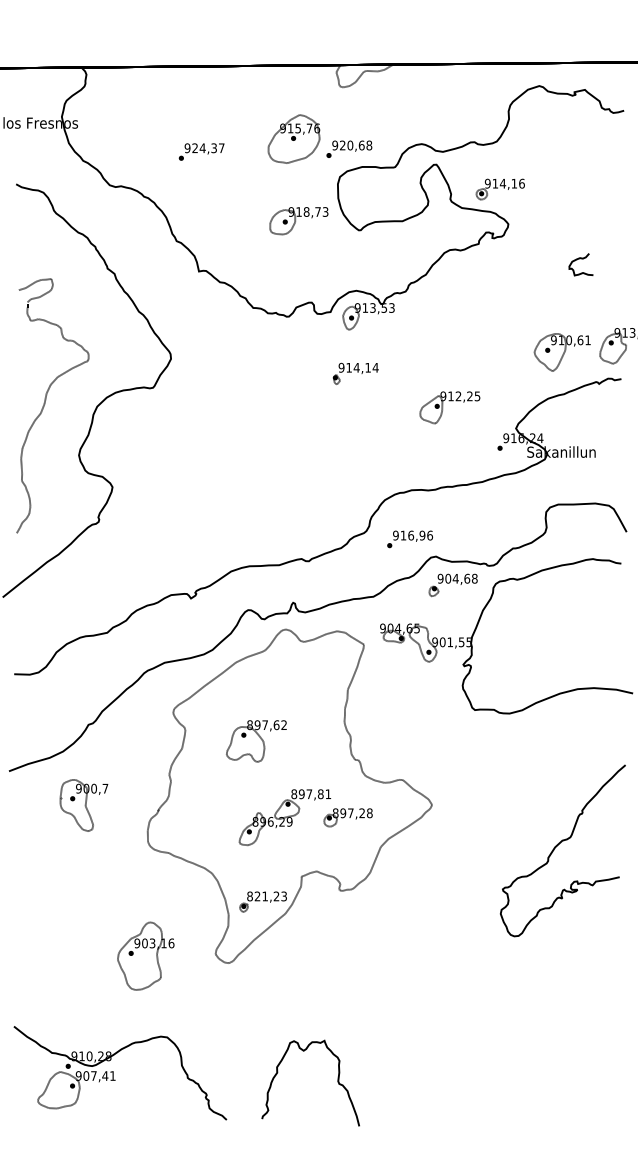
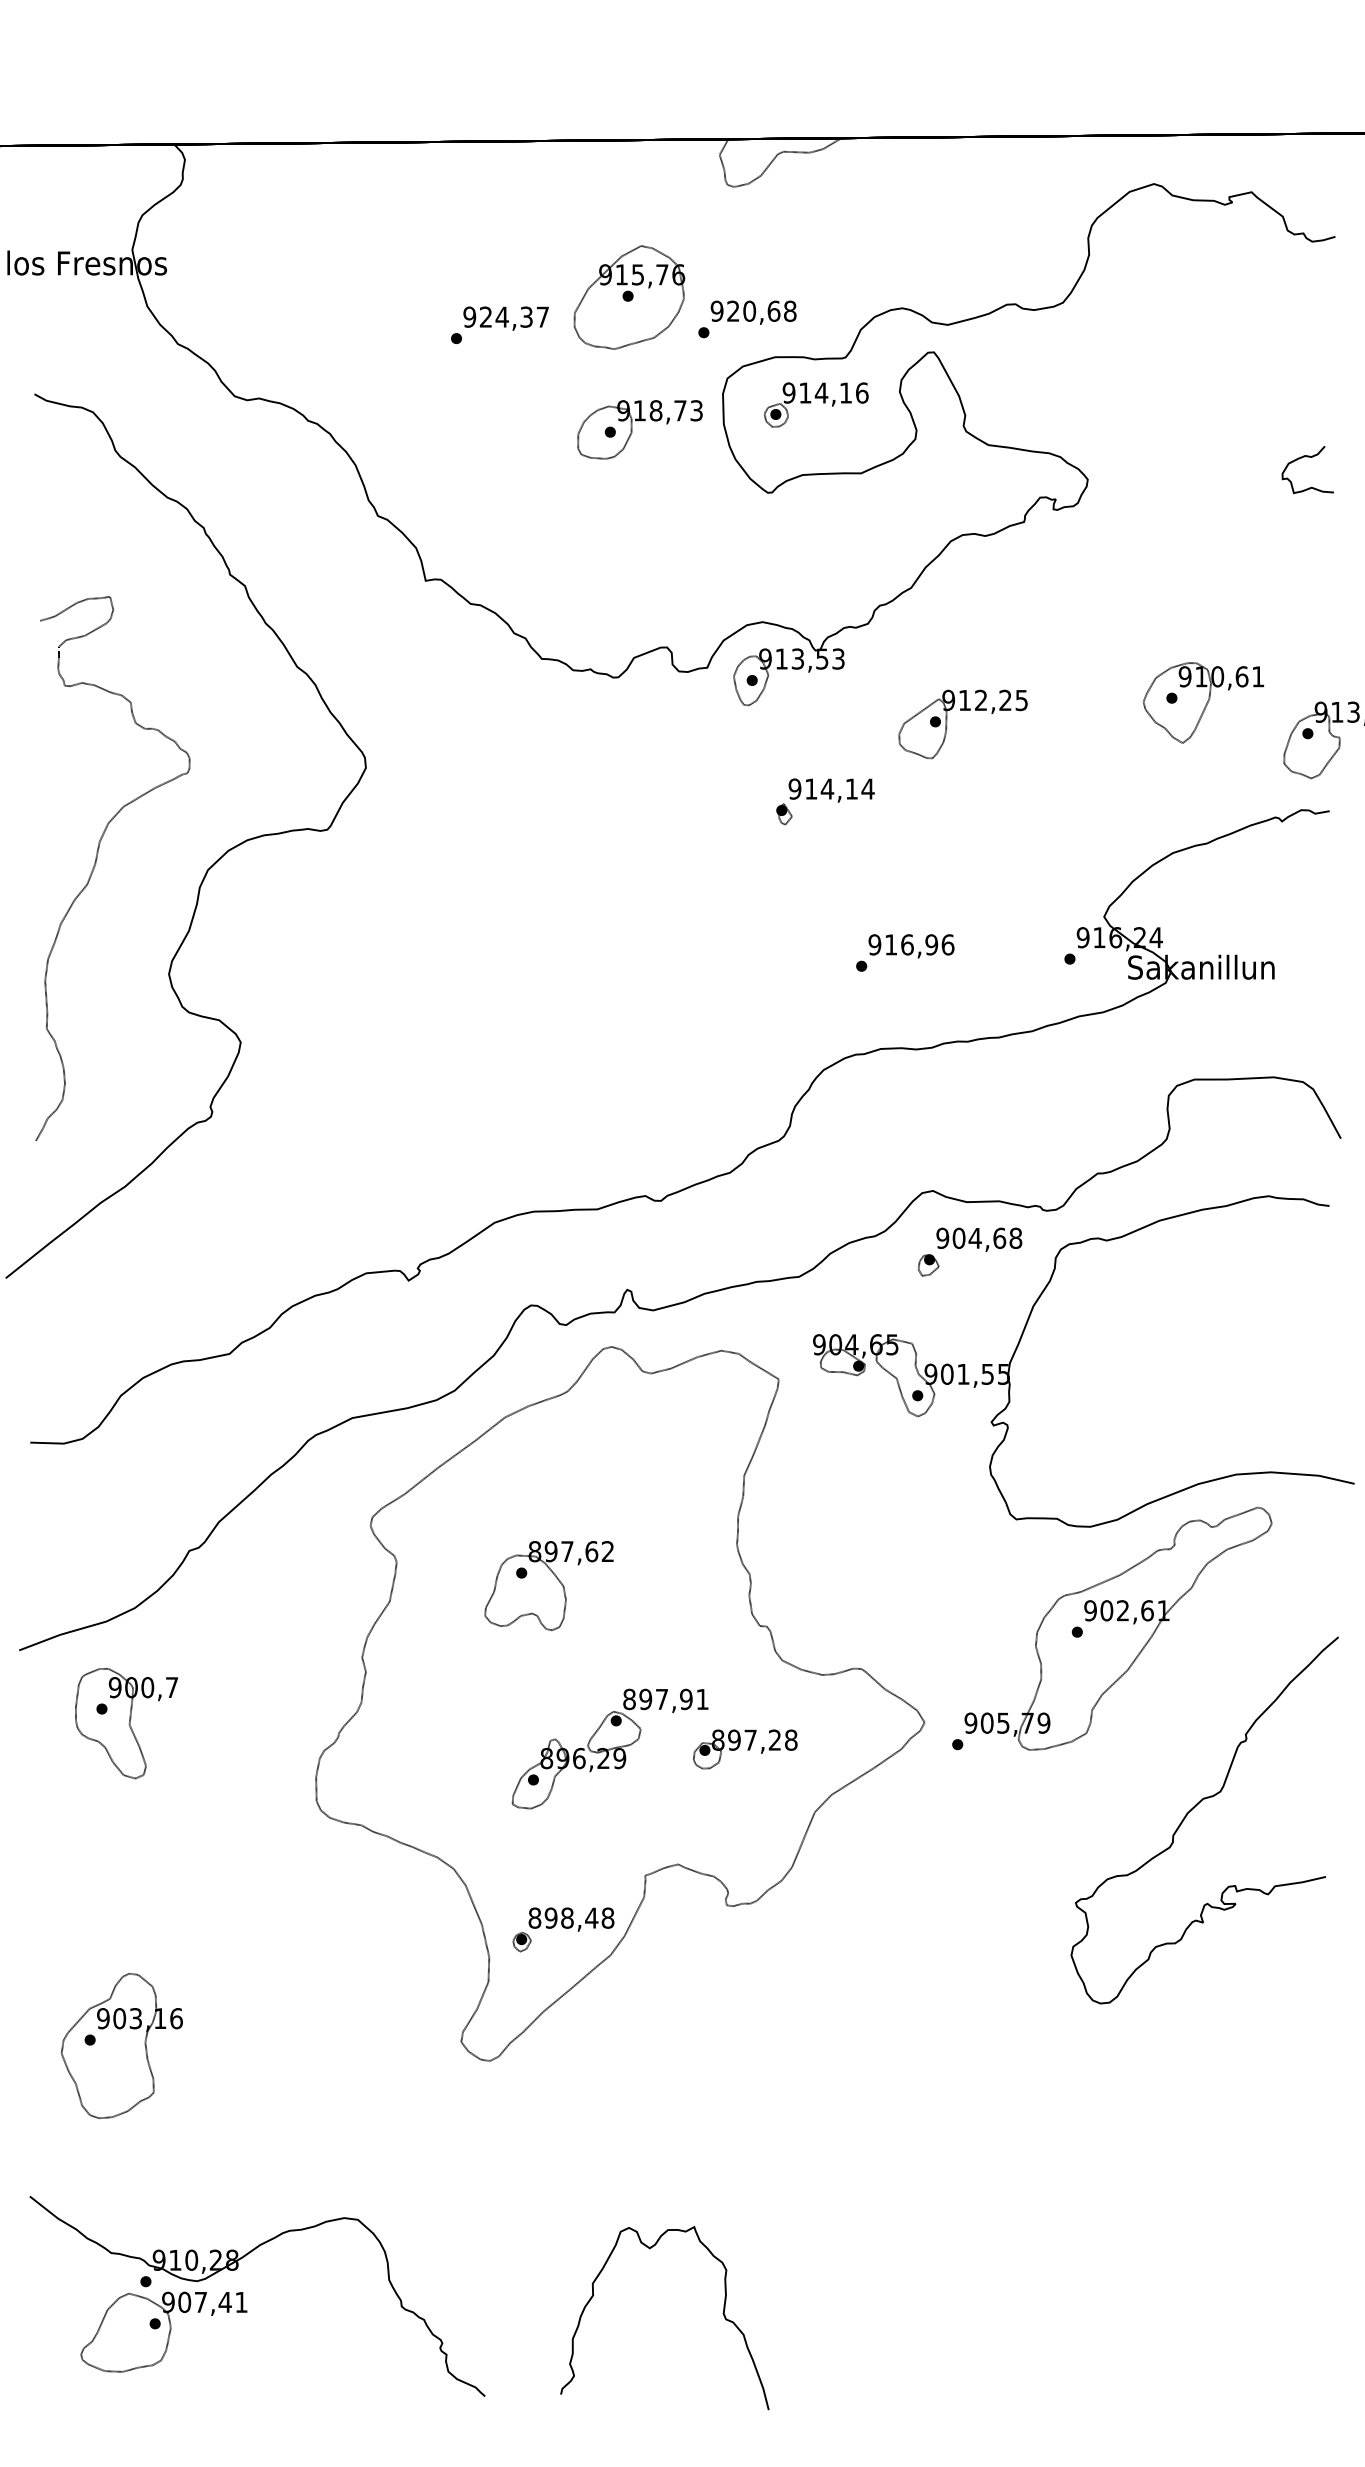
text: (201, 151) -> (499, 324), moved
part: (499, 189) -> (814, 405), moved
part: (298, 221) -> (638, 431), moved
curve: (580, 259) -> (1306, 458), moved
part: (561, 352) -> (1201, 702), moved
part: (355, 373) -> (824, 801), moved
part: (449, 407) -> (961, 724), moved
text: (410, 539) -> (906, 953), moved
part: (520, 760) -> (1113, 1627), added
text: (320, 794) -> (685, 1699), 897,81 -> 897,91
part: (83, 805) -> (125, 1723), moved
text: (270, 896) -> (578, 1918), 821,23 -> 898,48
part: (145, 955) -> (120, 2044), moved

